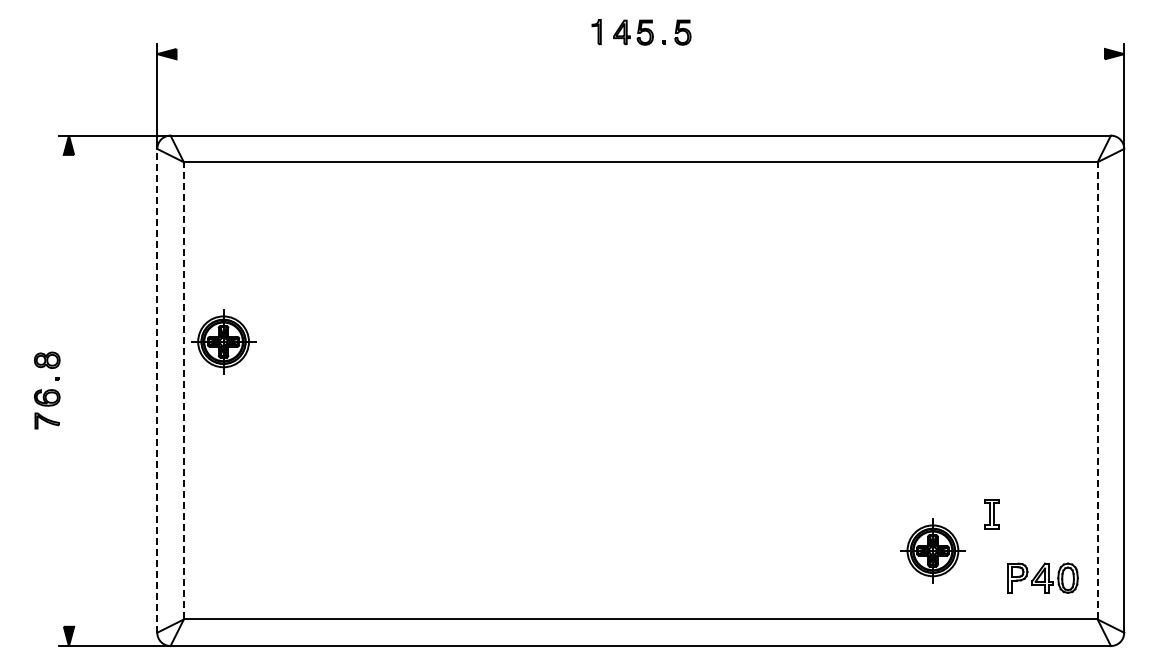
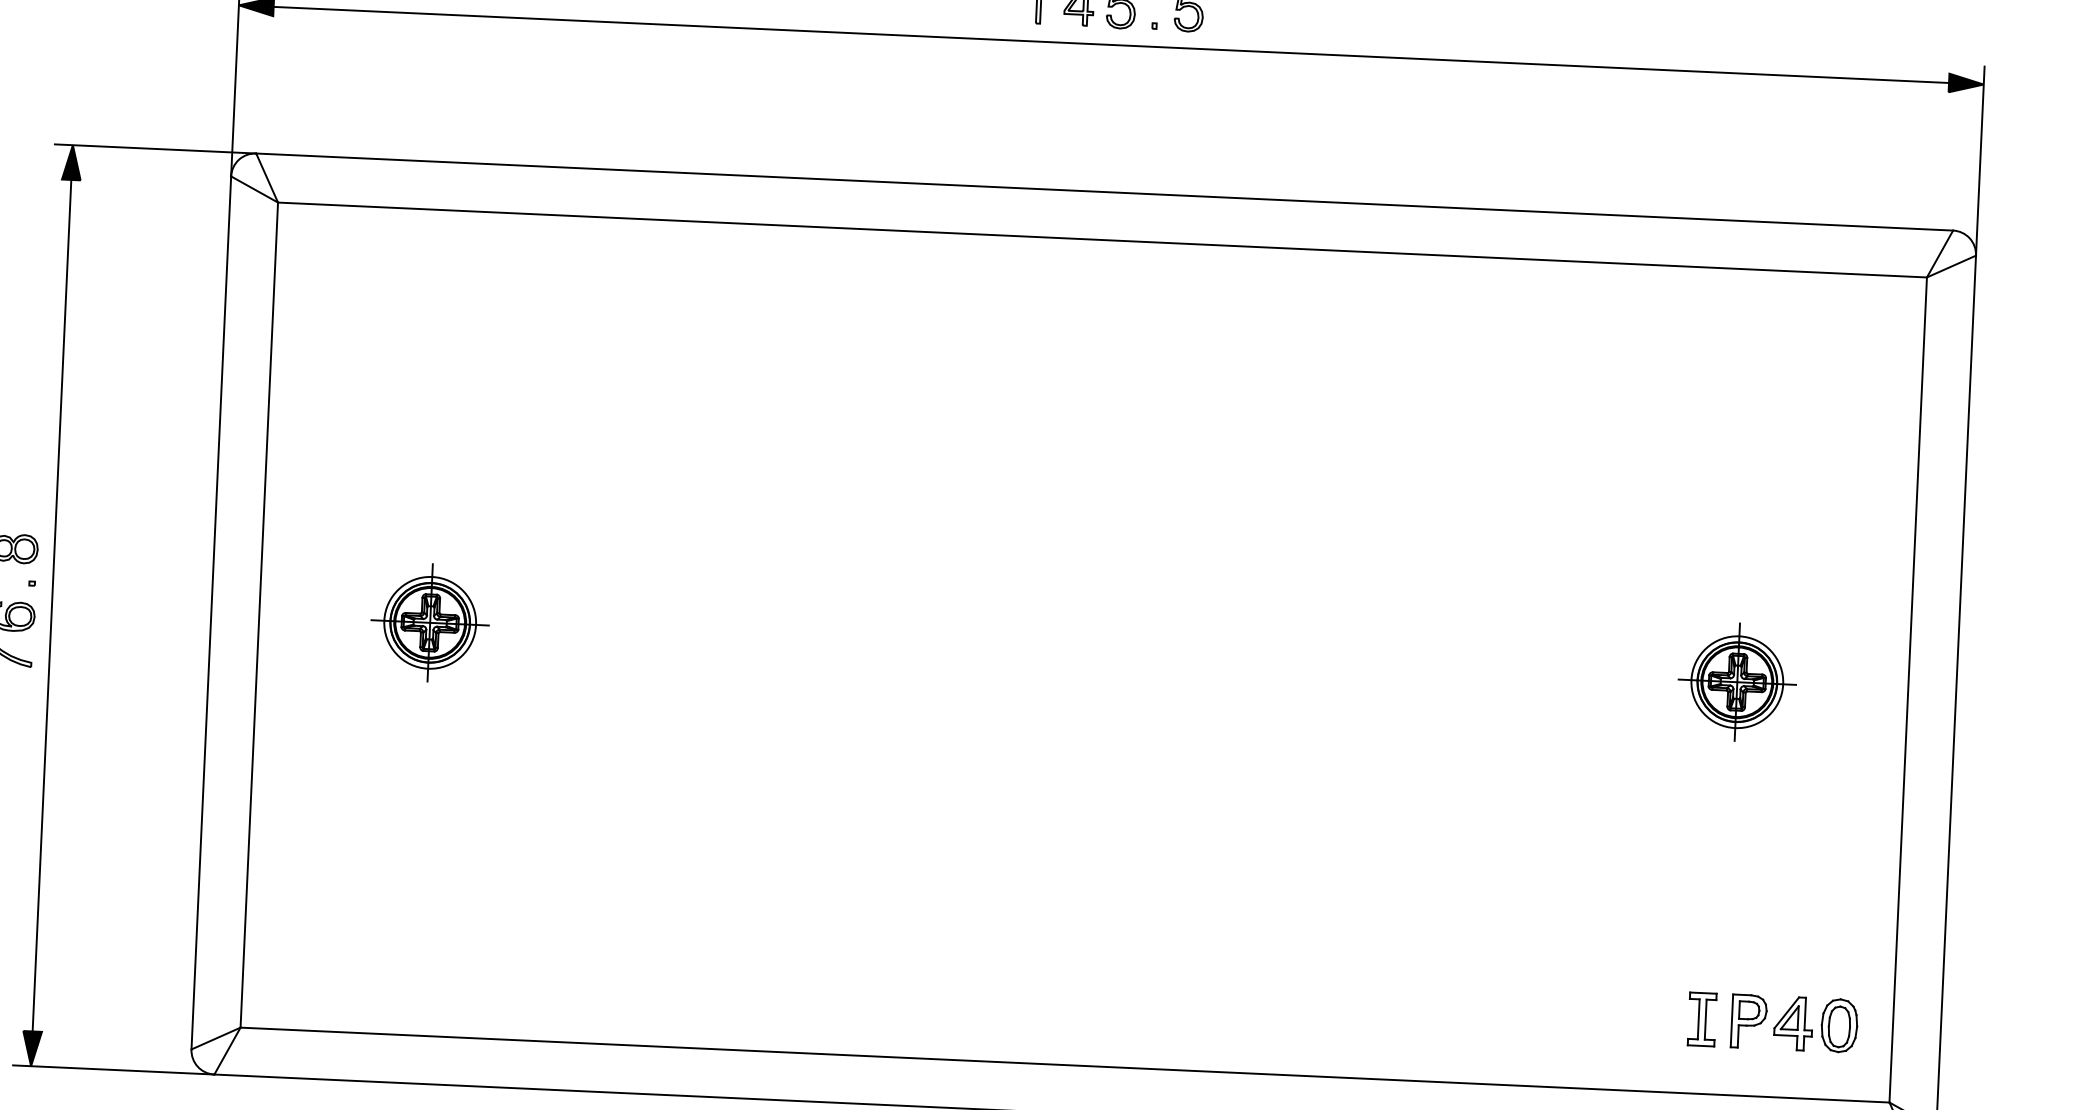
line: (640, 54) -> (1110, 45), added
part: (223, 341) -> (430, 622), moved
line: (69, 390) -> (52, 605), added
line: (157, 390) -> (211, 612), dashed -> solid
line: (183, 390) -> (258, 614), dashed -> solid
line: (1097, 390) -> (1907, 689), dashed -> solid
part: (991, 514) -> (1701, 1019), moved
part: (932, 550) -> (1736, 681), moved

